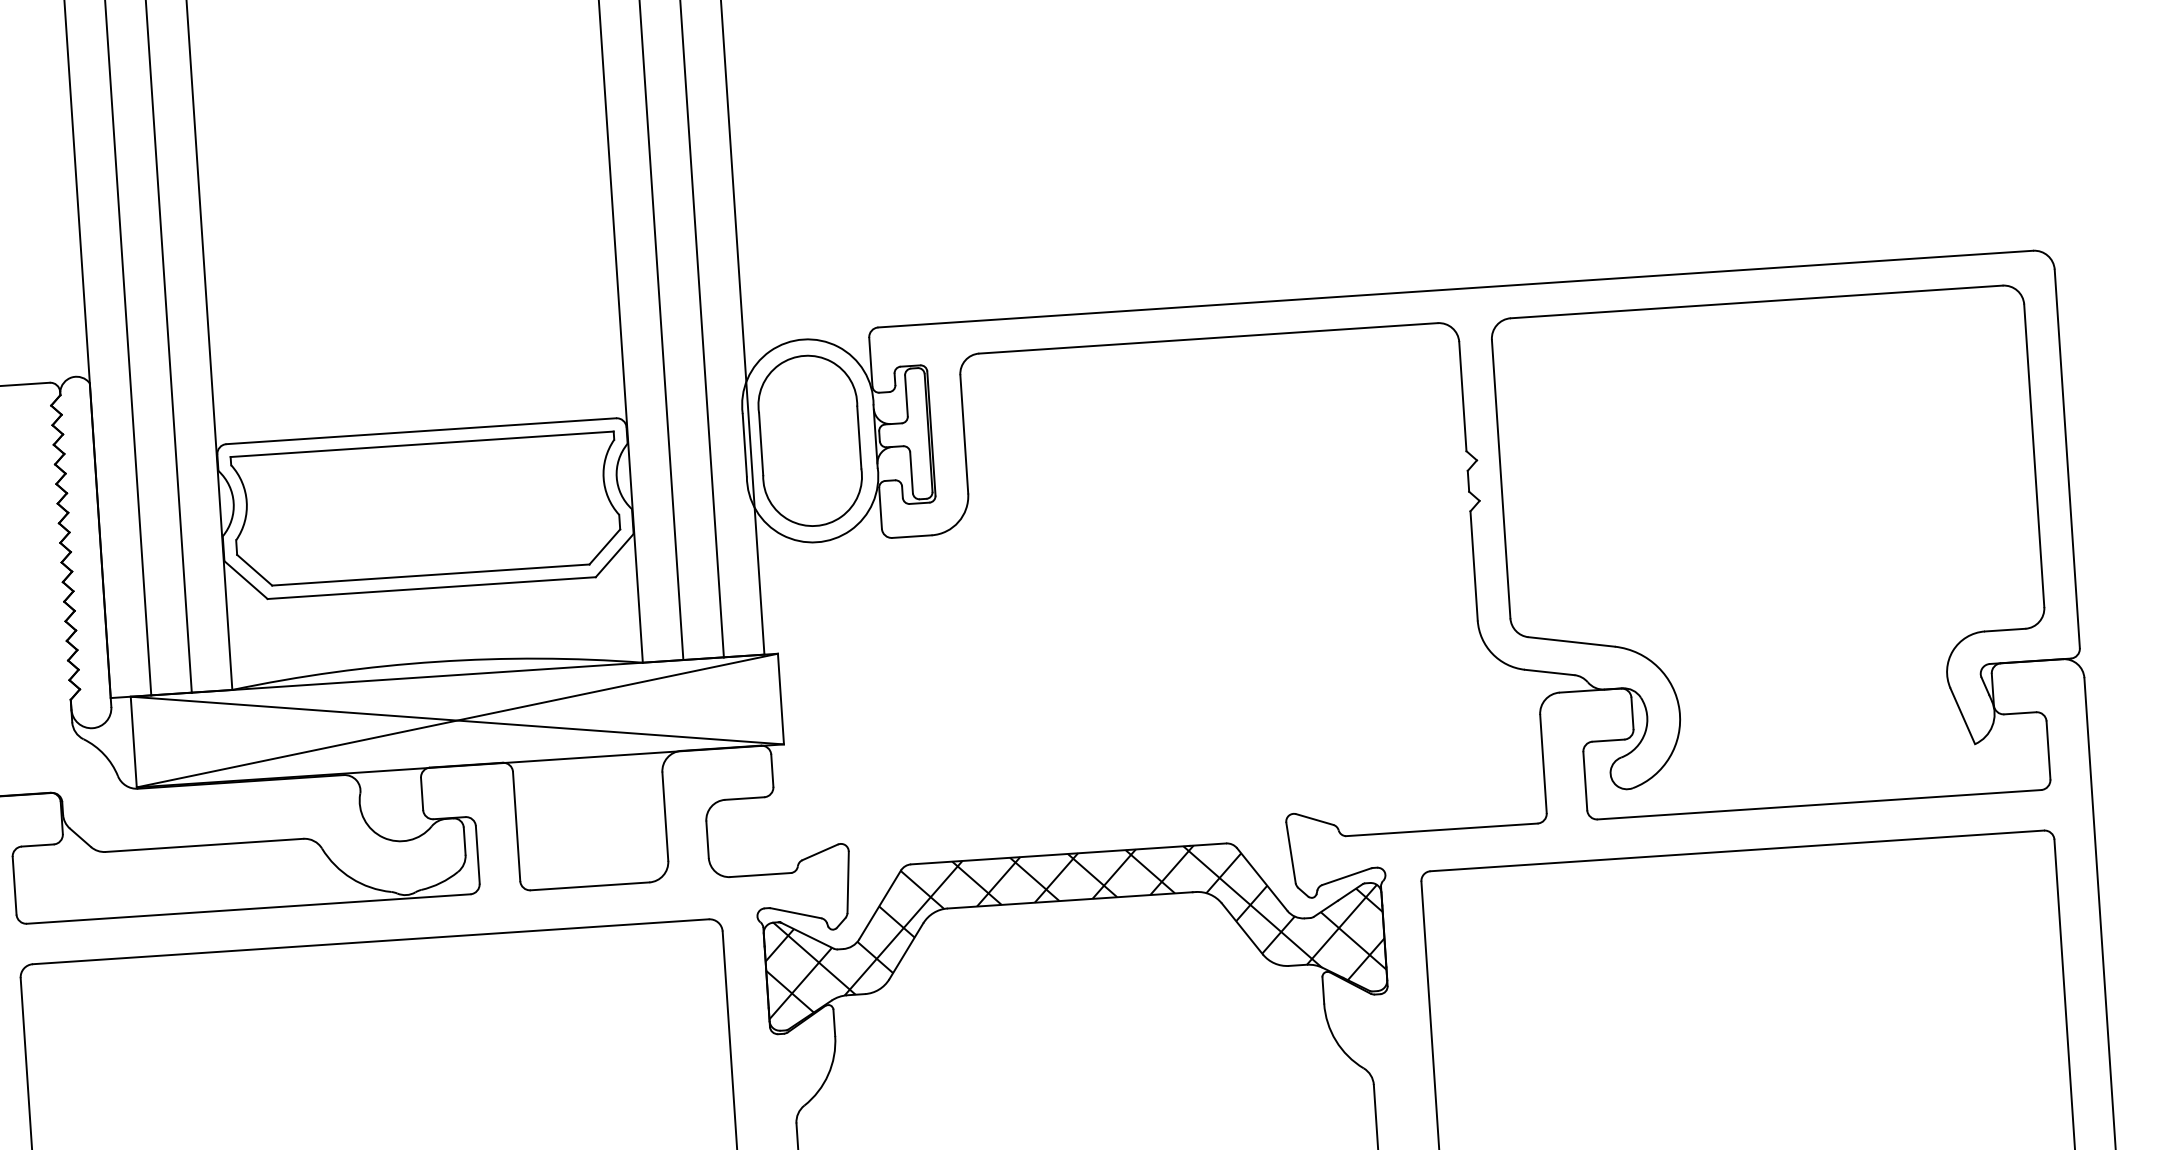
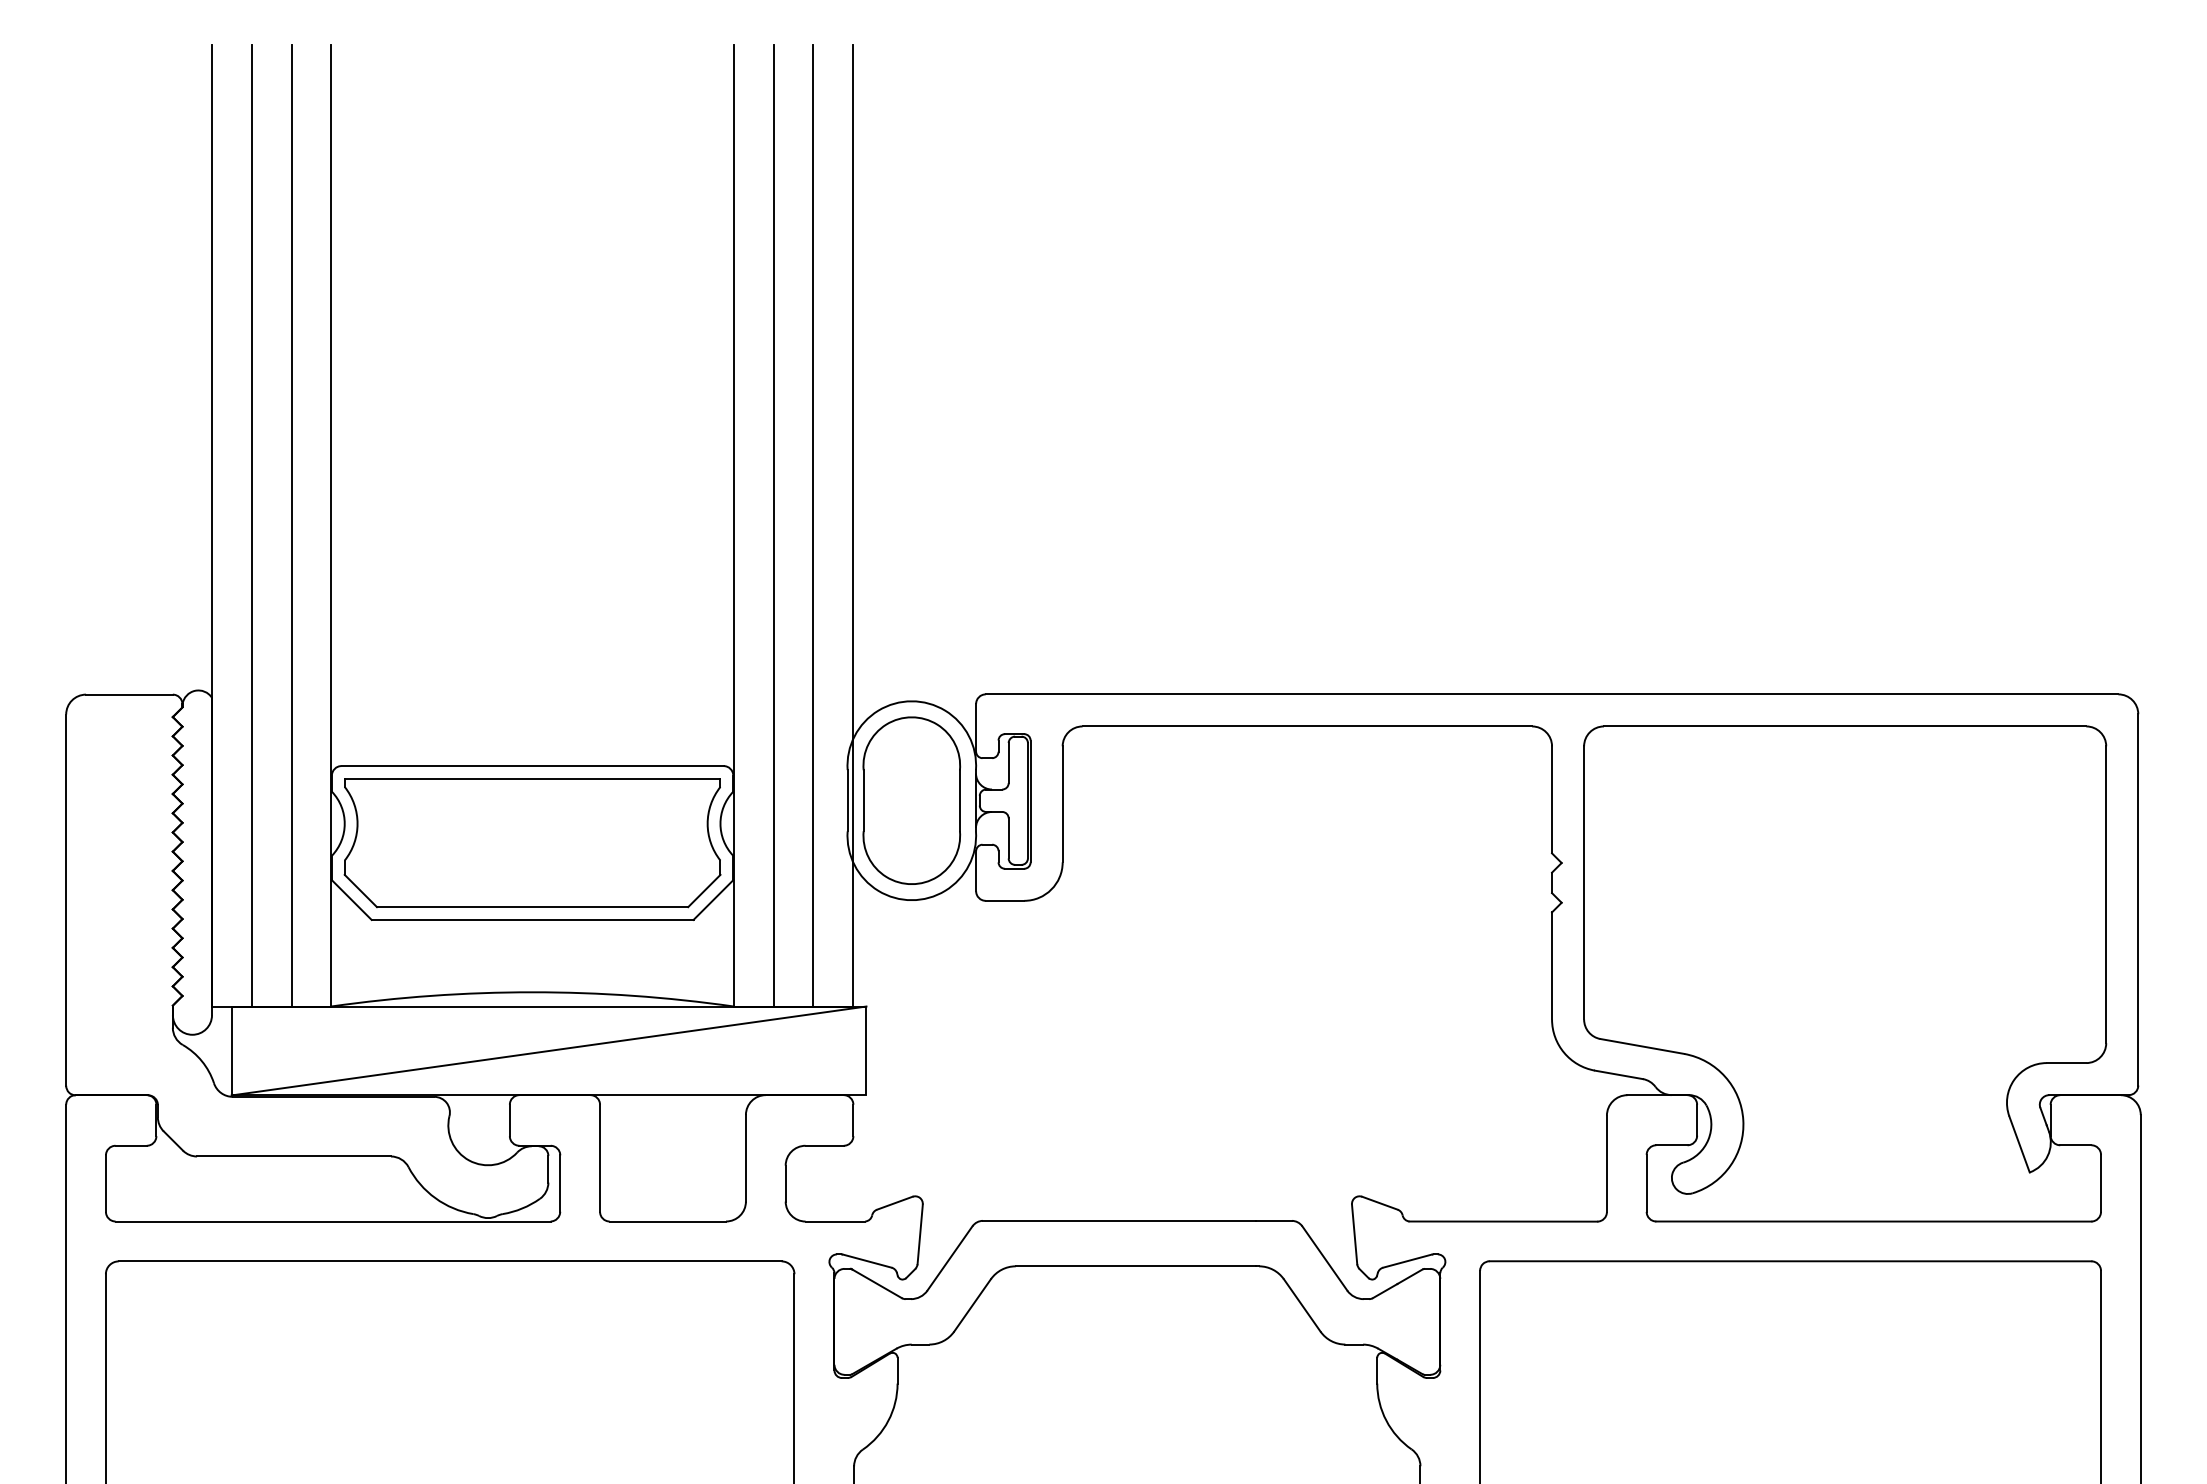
line: (456, 720) -> (548, 1050), removed
hatch: (1073, 925) -> (1137, 1291), removed

